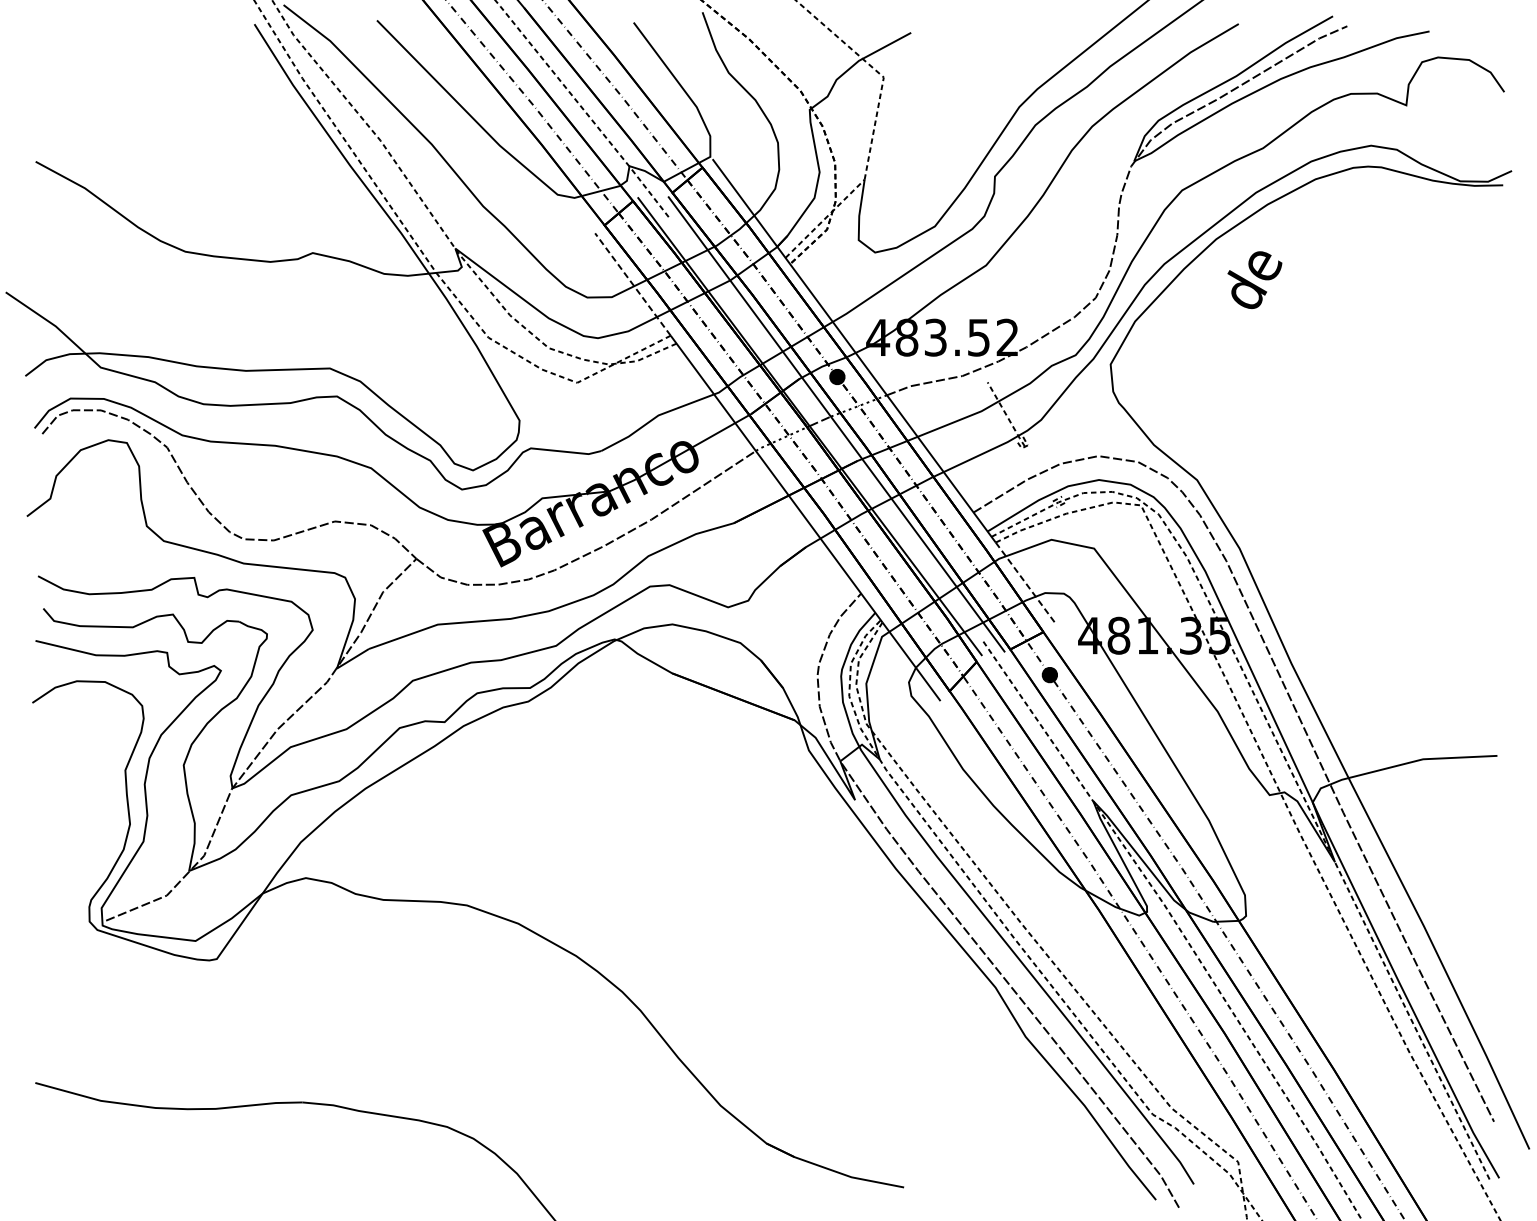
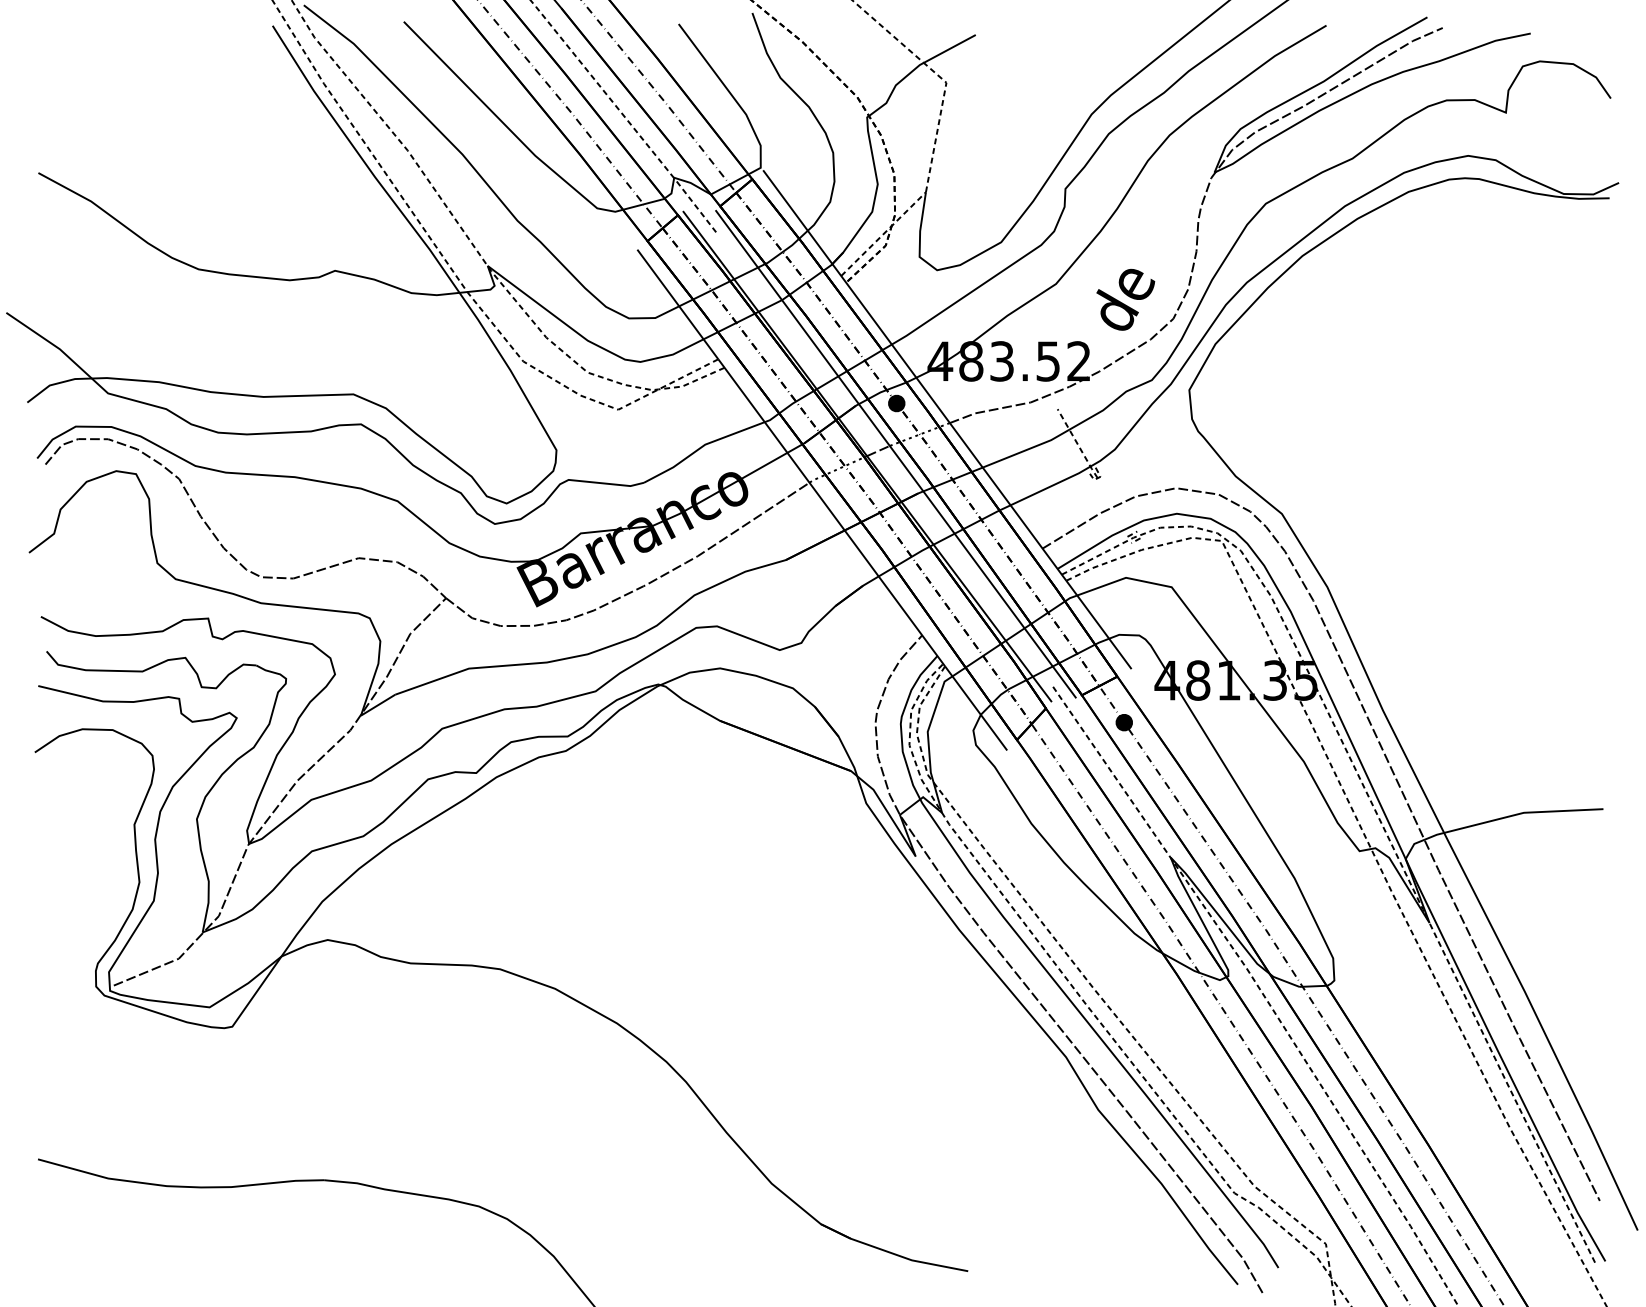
text: (1254, 279) -> (1125, 299), moved
line: (632, 284) -> (677, 304), dashed -> solid
line: (1025, 583) -> (1098, 624), dashed -> solid

